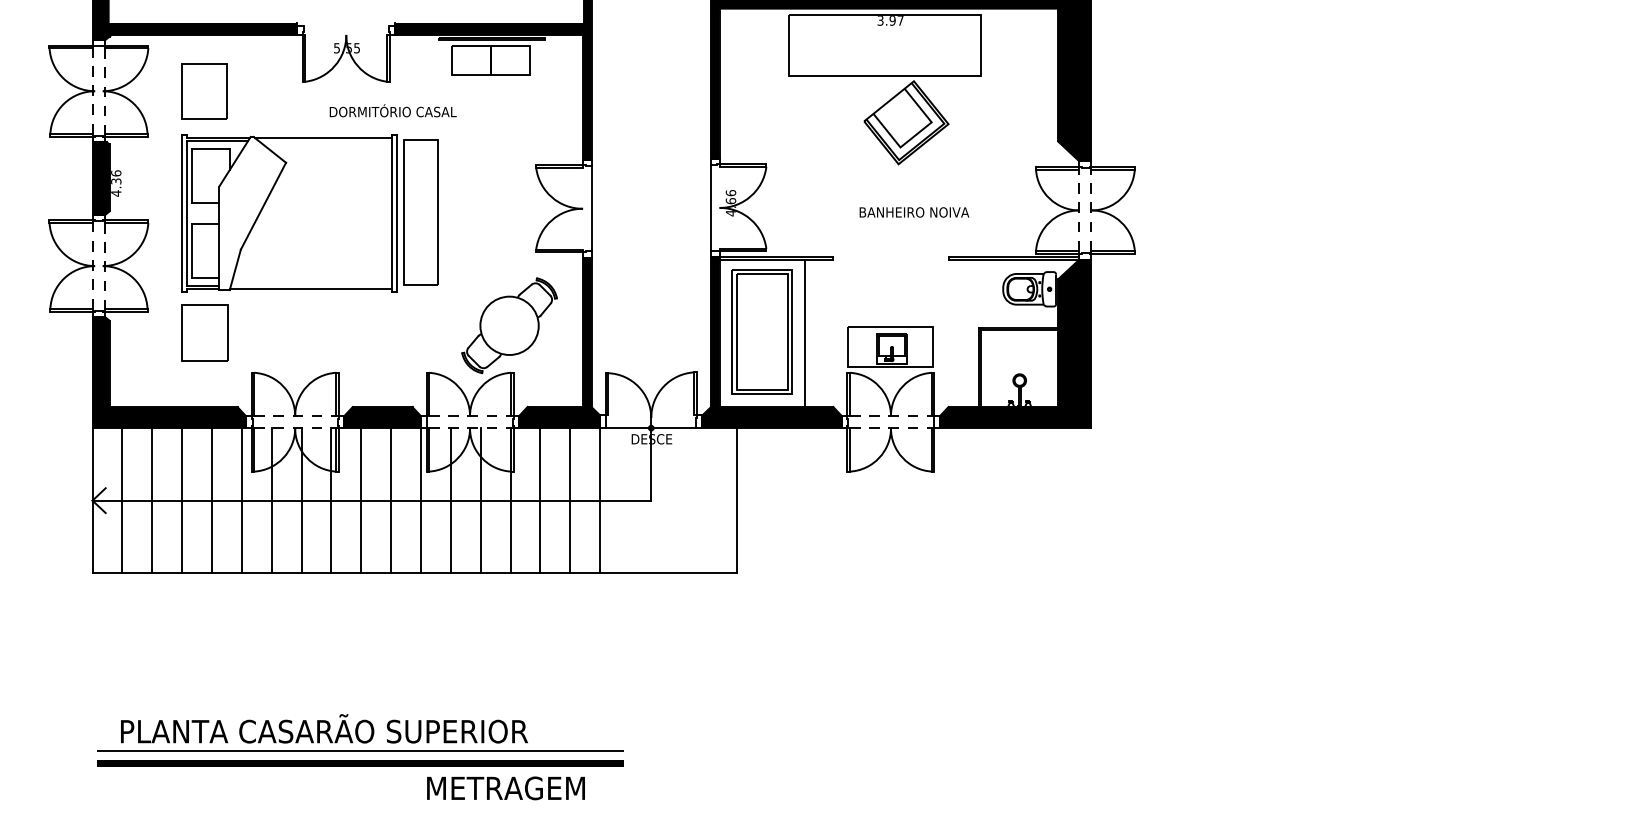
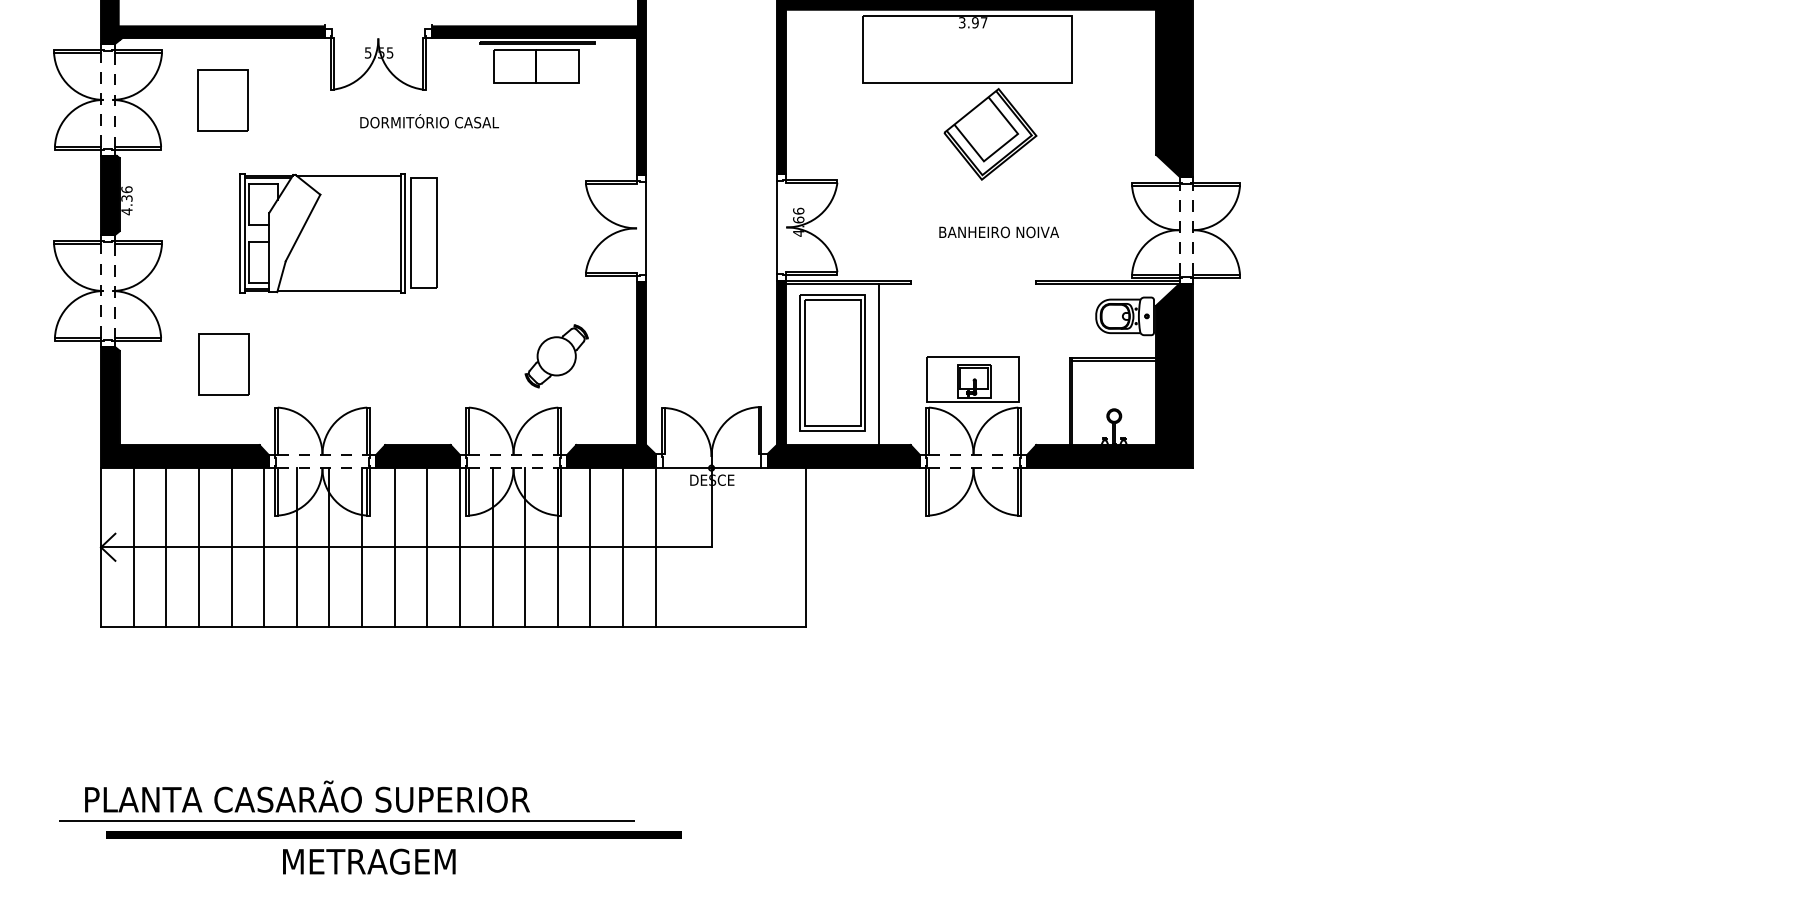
part: (309, 213) -> (338, 233), size x0.7
part: (509, 325) -> (556, 355), size x0.6
part: (360, 732) -> (346, 800), moved
text: (505, 788) -> (368, 861), moved

